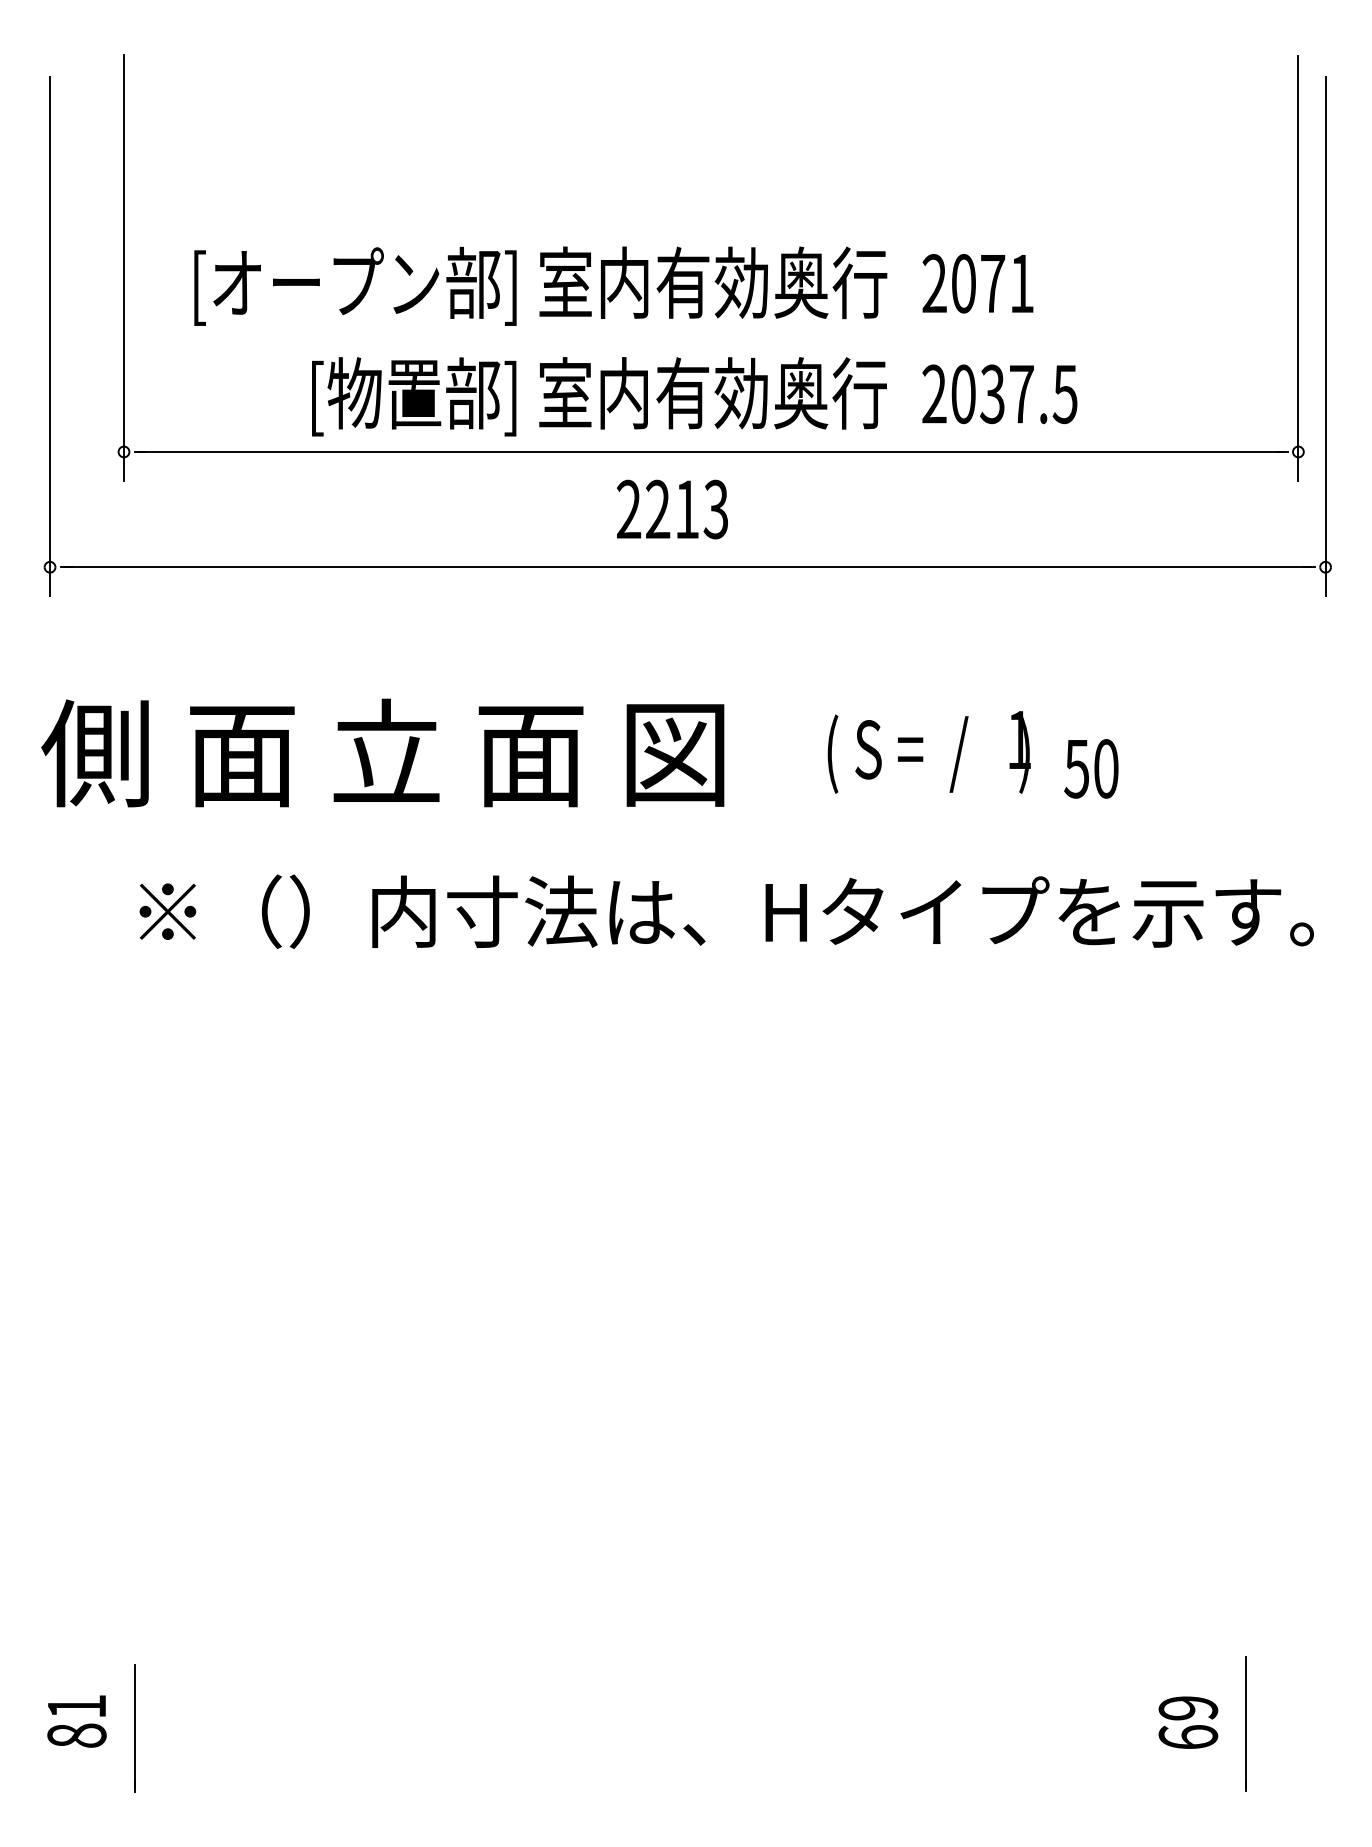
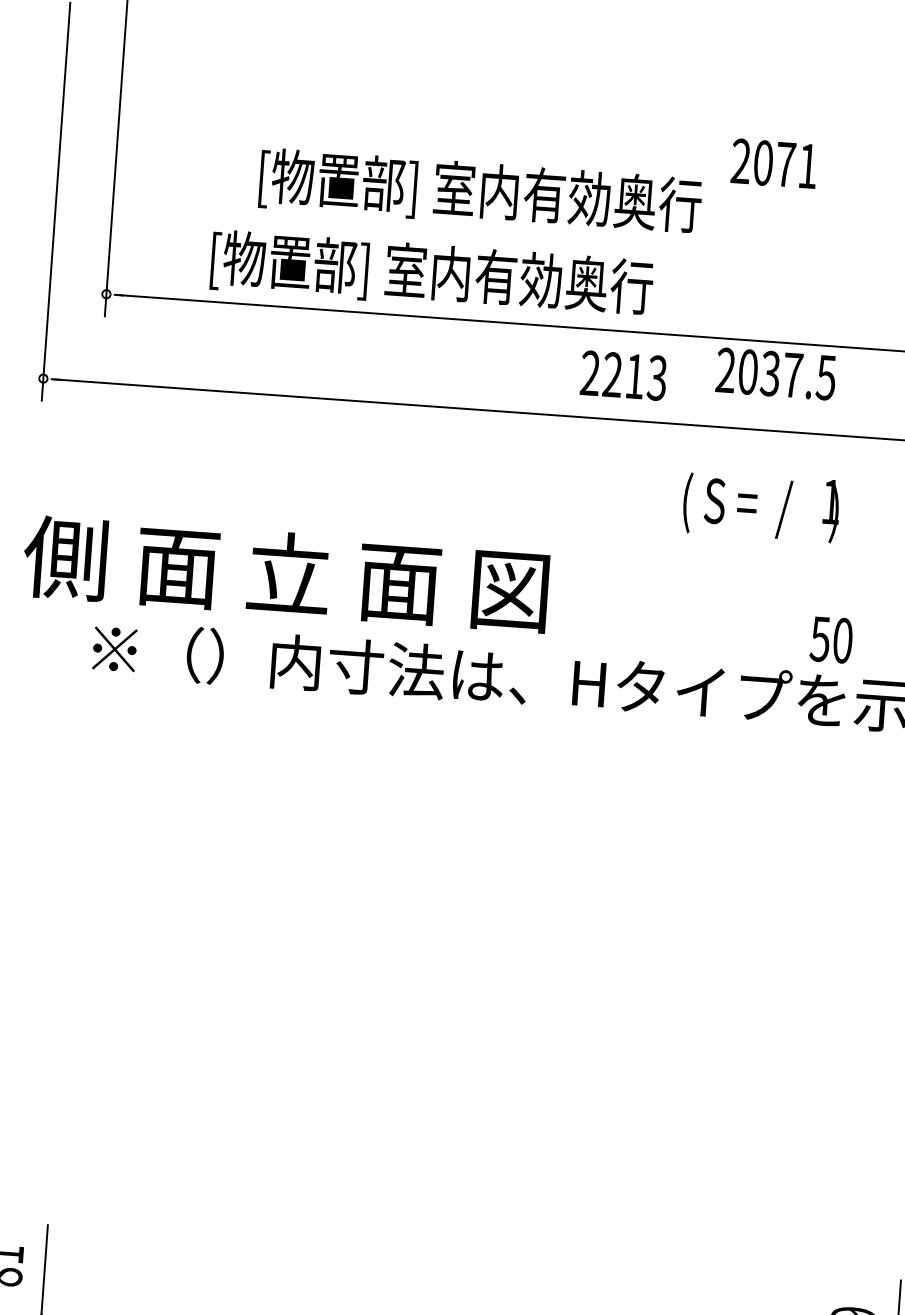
text: (977, 283) -> (773, 163), moved
text: (317, 285) -> (264, 177), [オープン部] 室内有効奥行 -> [物置部] 室内有効奥行
text: (999, 394) -> (775, 374), moved
text: (599, 396) -> (432, 274), moved
text: (672, 509) -> (623, 375), moved
text: (382, 752) -> (285, 573), moved
text: (928, 752) -> (760, 506), moved
text: (1091, 768) -> (831, 639), moved

